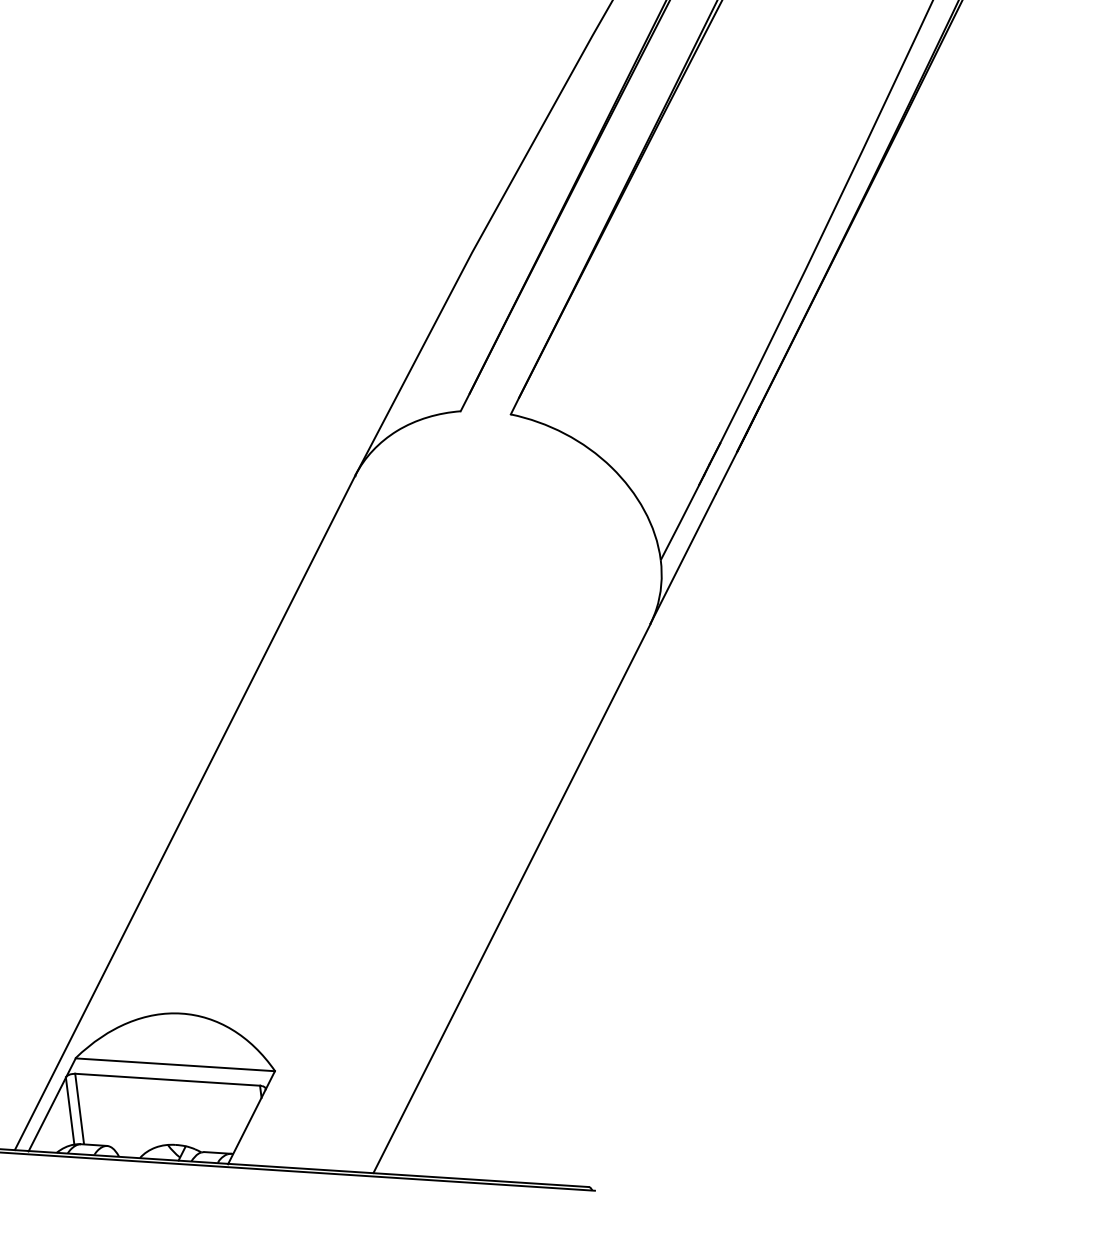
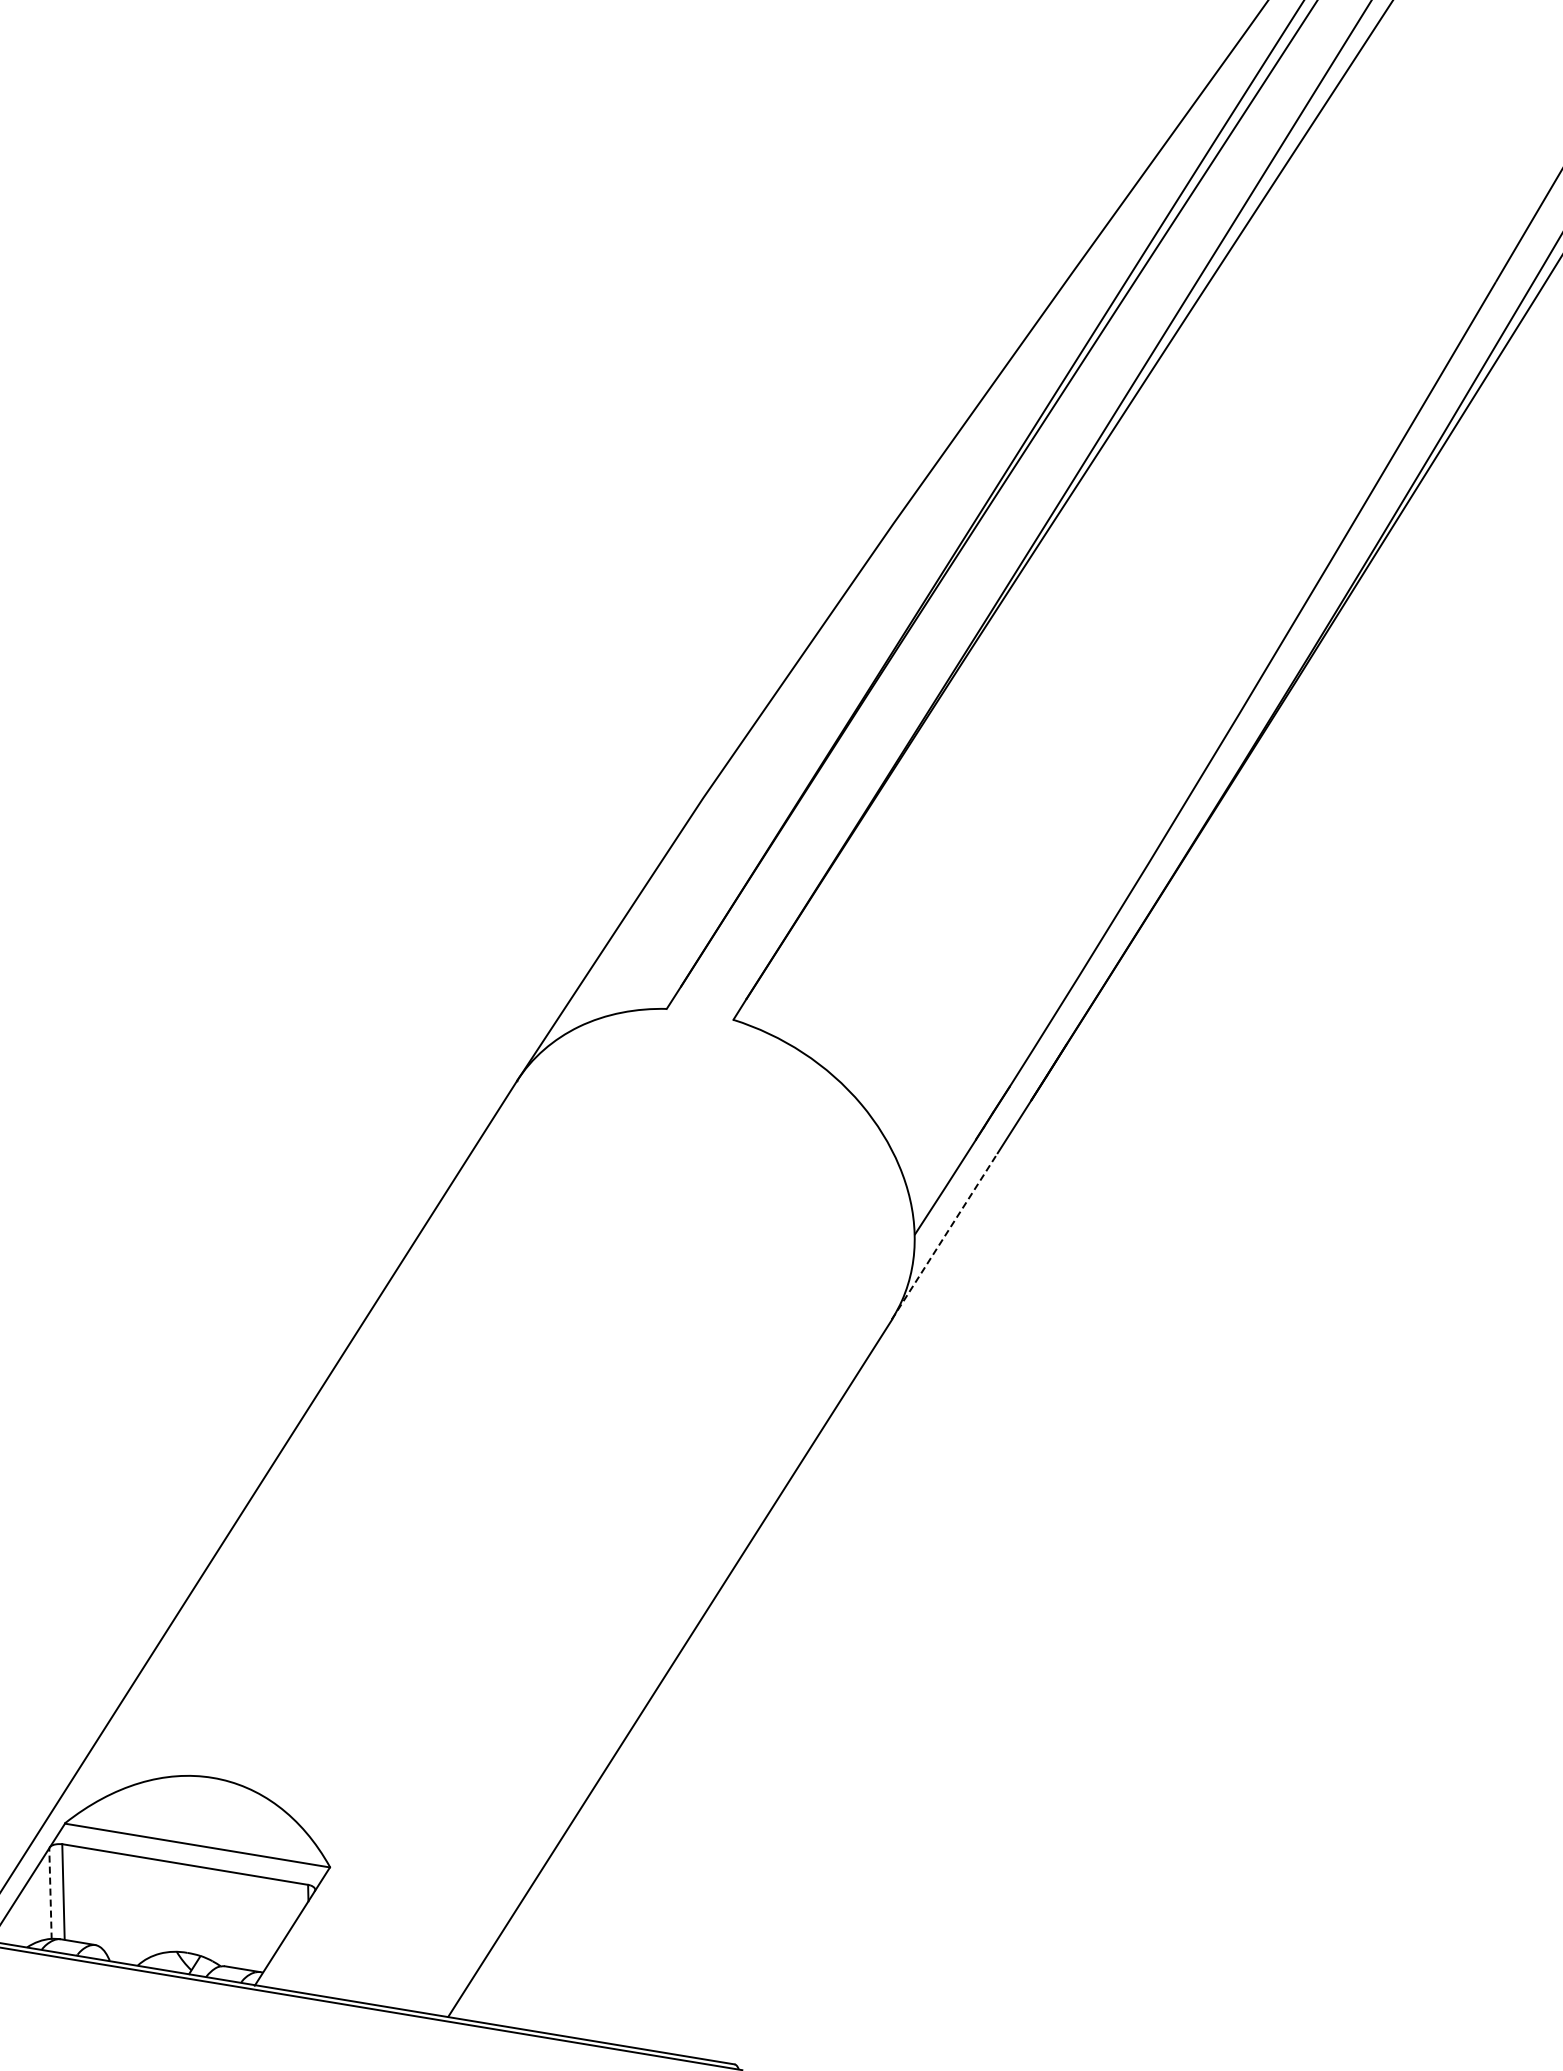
line: (682, 559) -> (944, 1236), solid -> dashed
line: (70, 1111) -> (50, 1893), solid -> dashed

